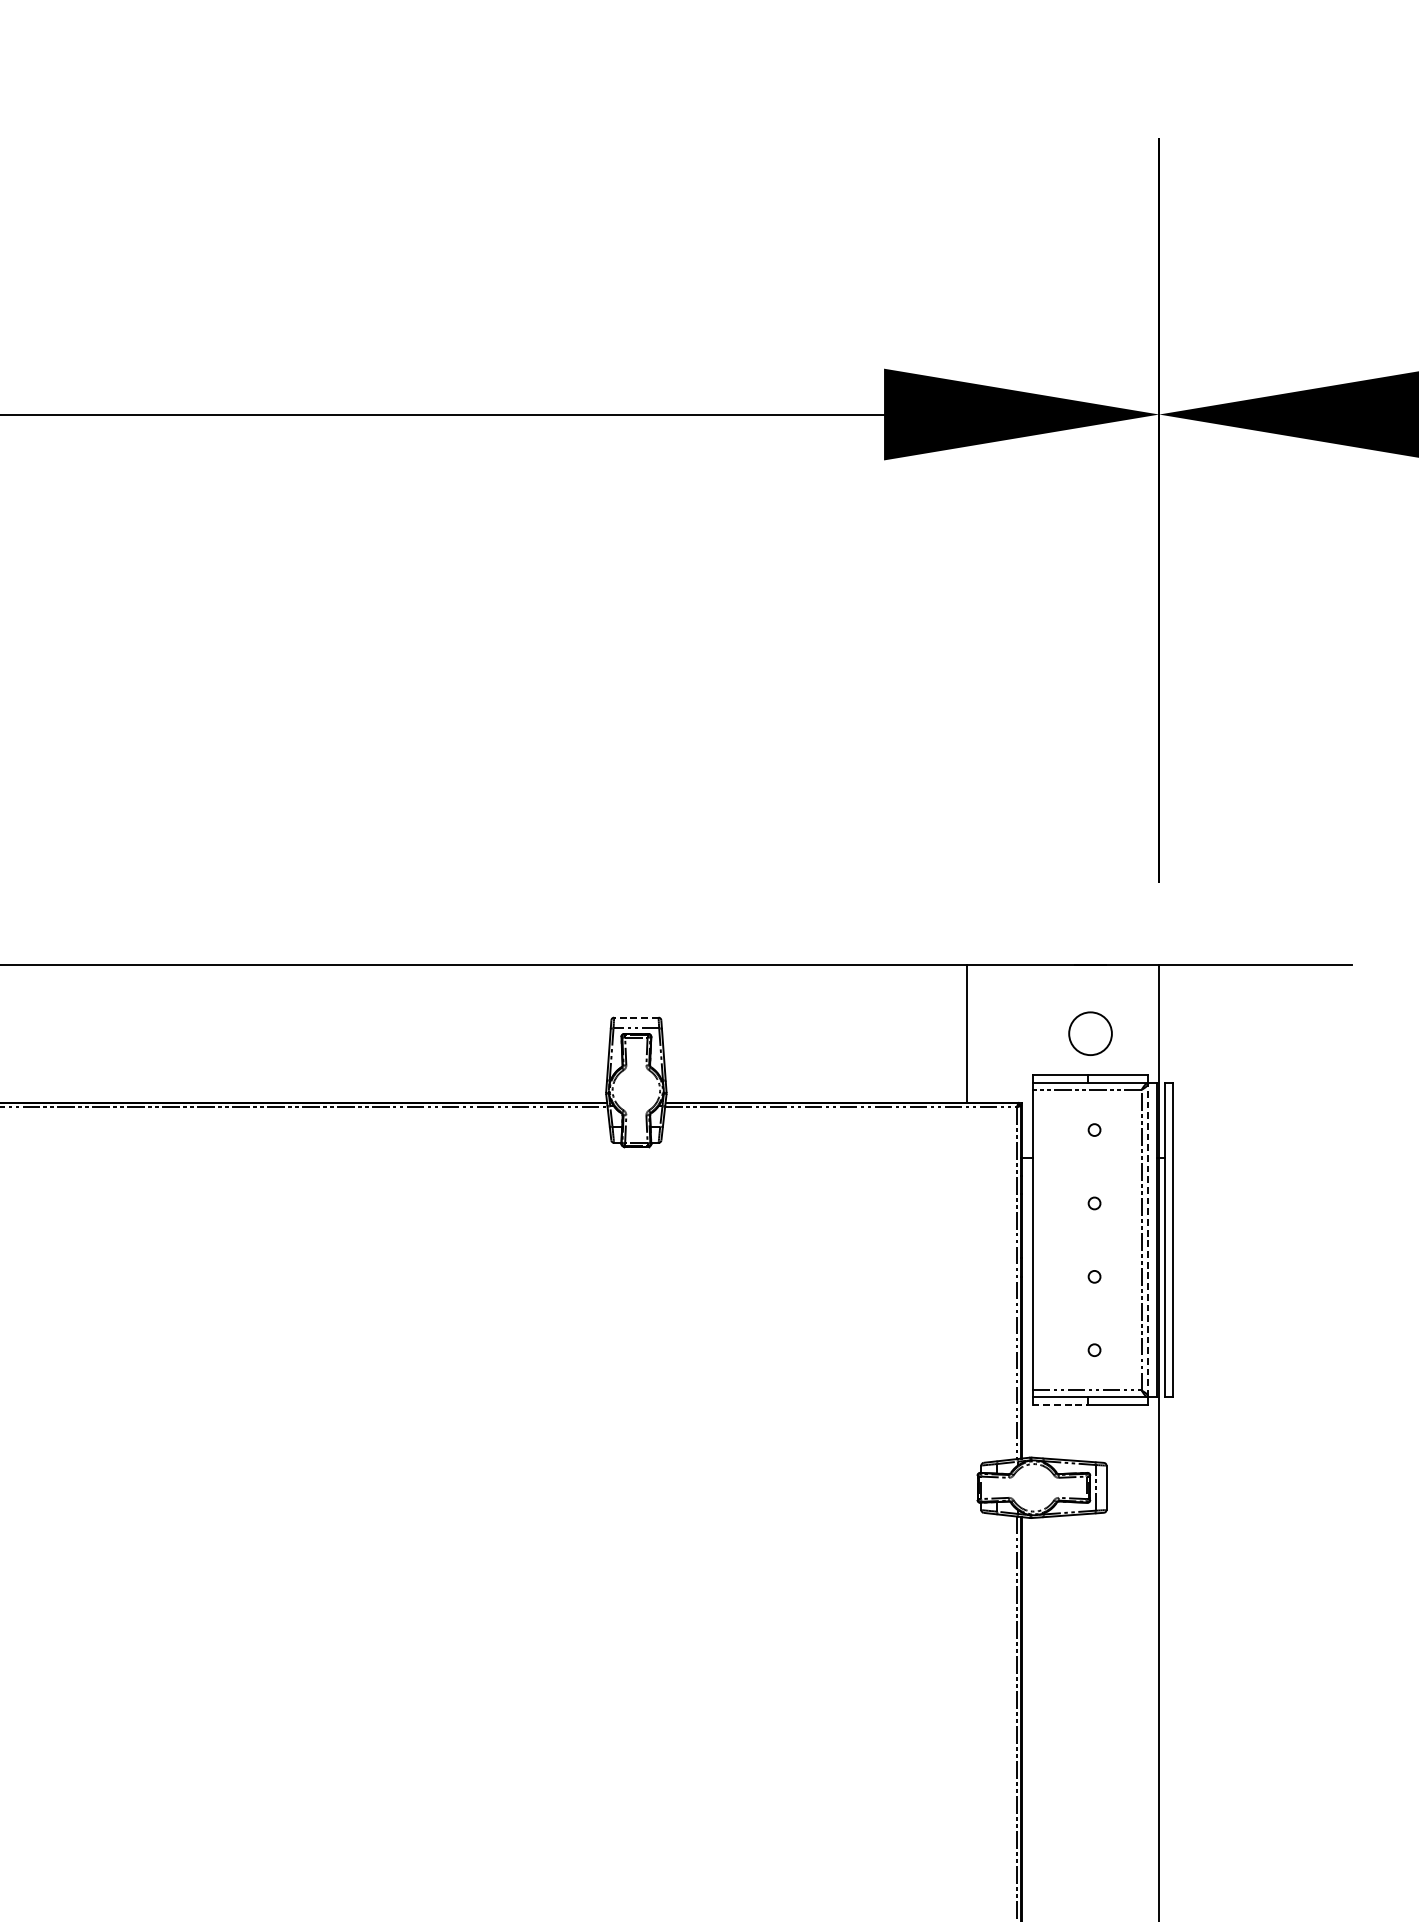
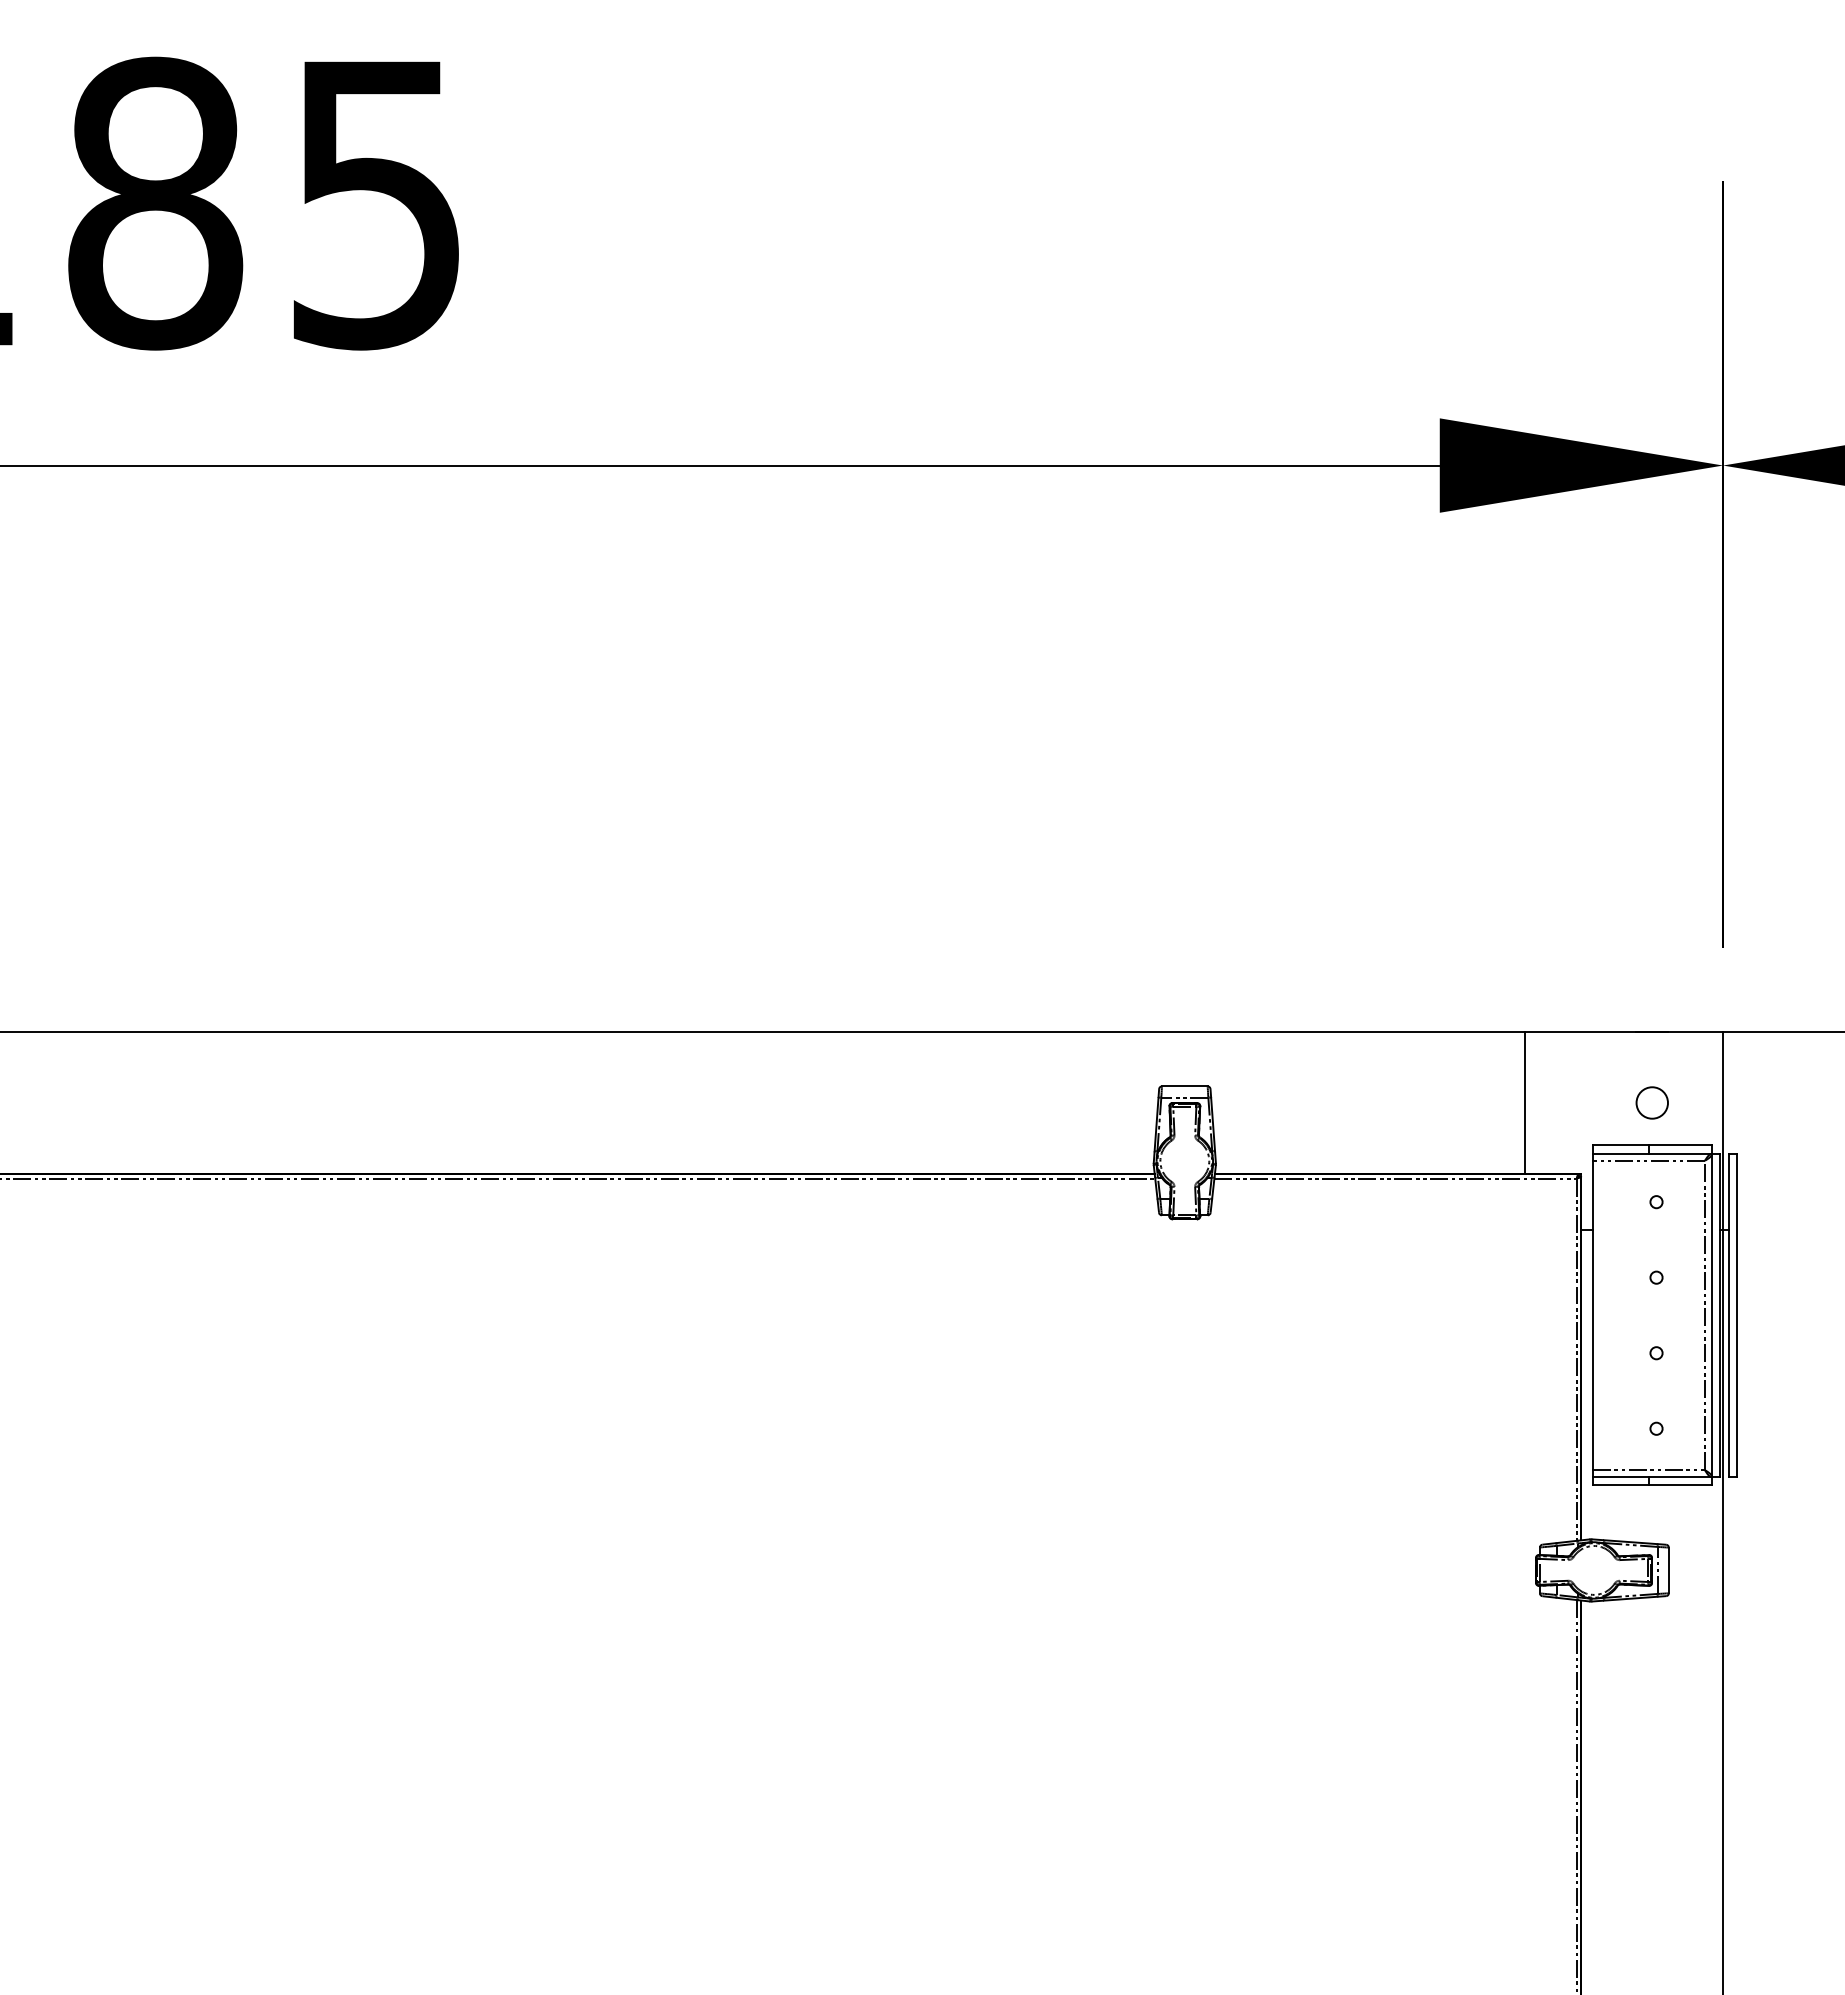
line: (636, 1017) -> (1184, 1086), dashed -> solid
circle: (1089, 1033) -> (1651, 1102), size x0.71
line: (1147, 1239) -> (1711, 1314), dashed -> solid
line: (1060, 1405) -> (1621, 1485), dashed -> solid

